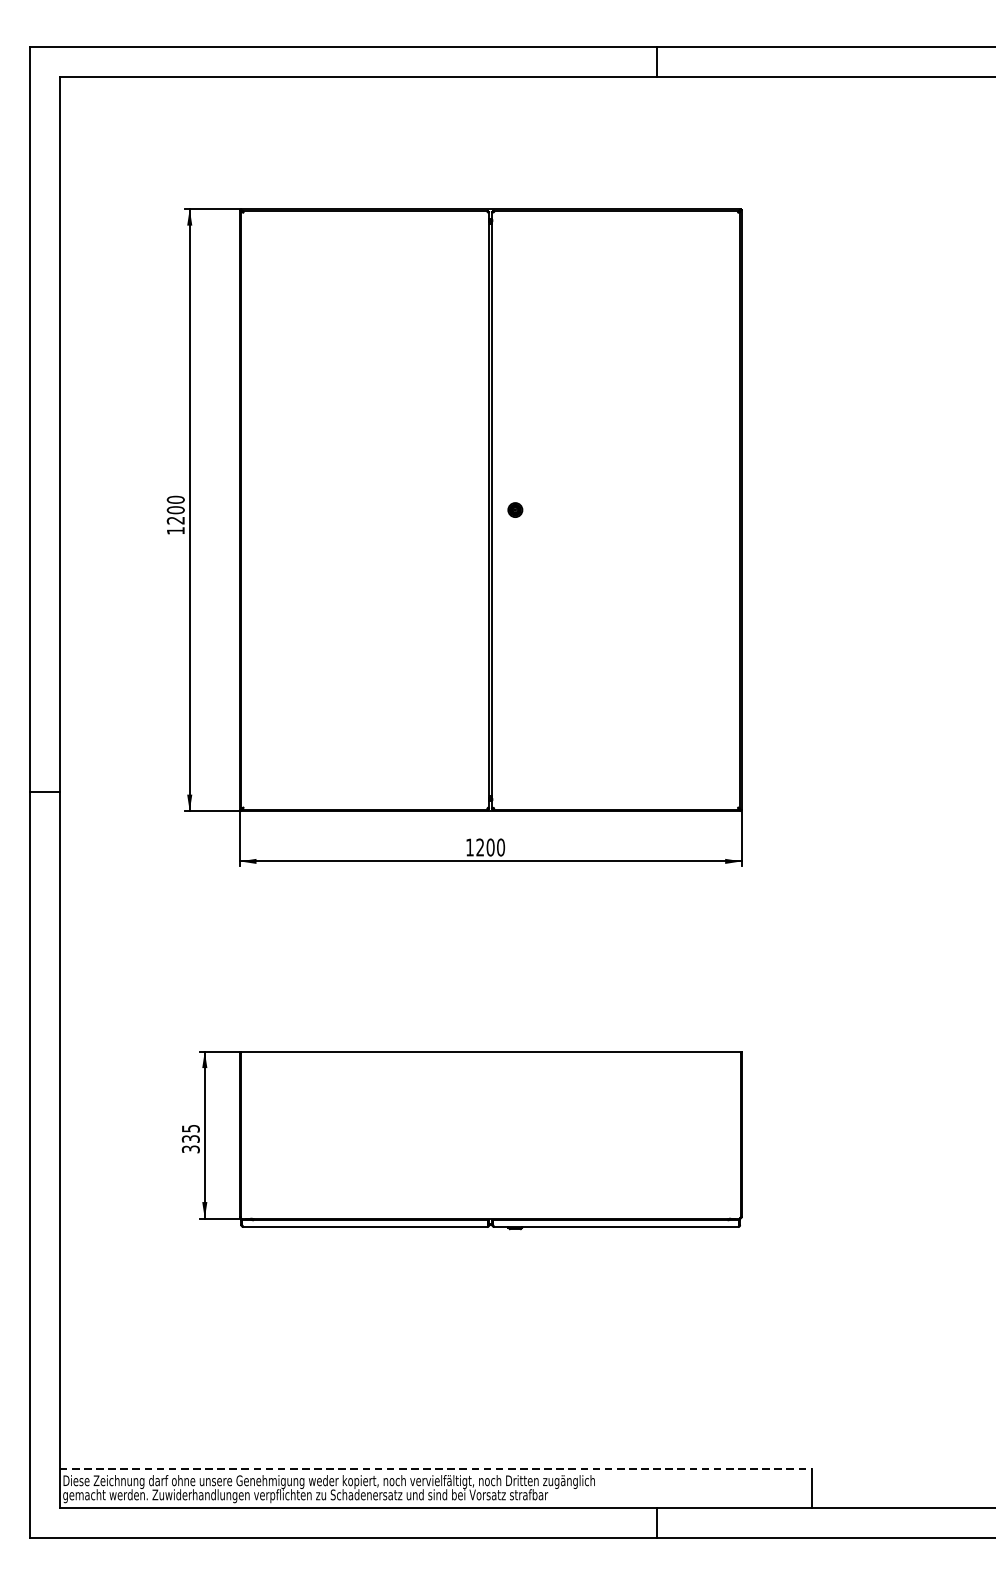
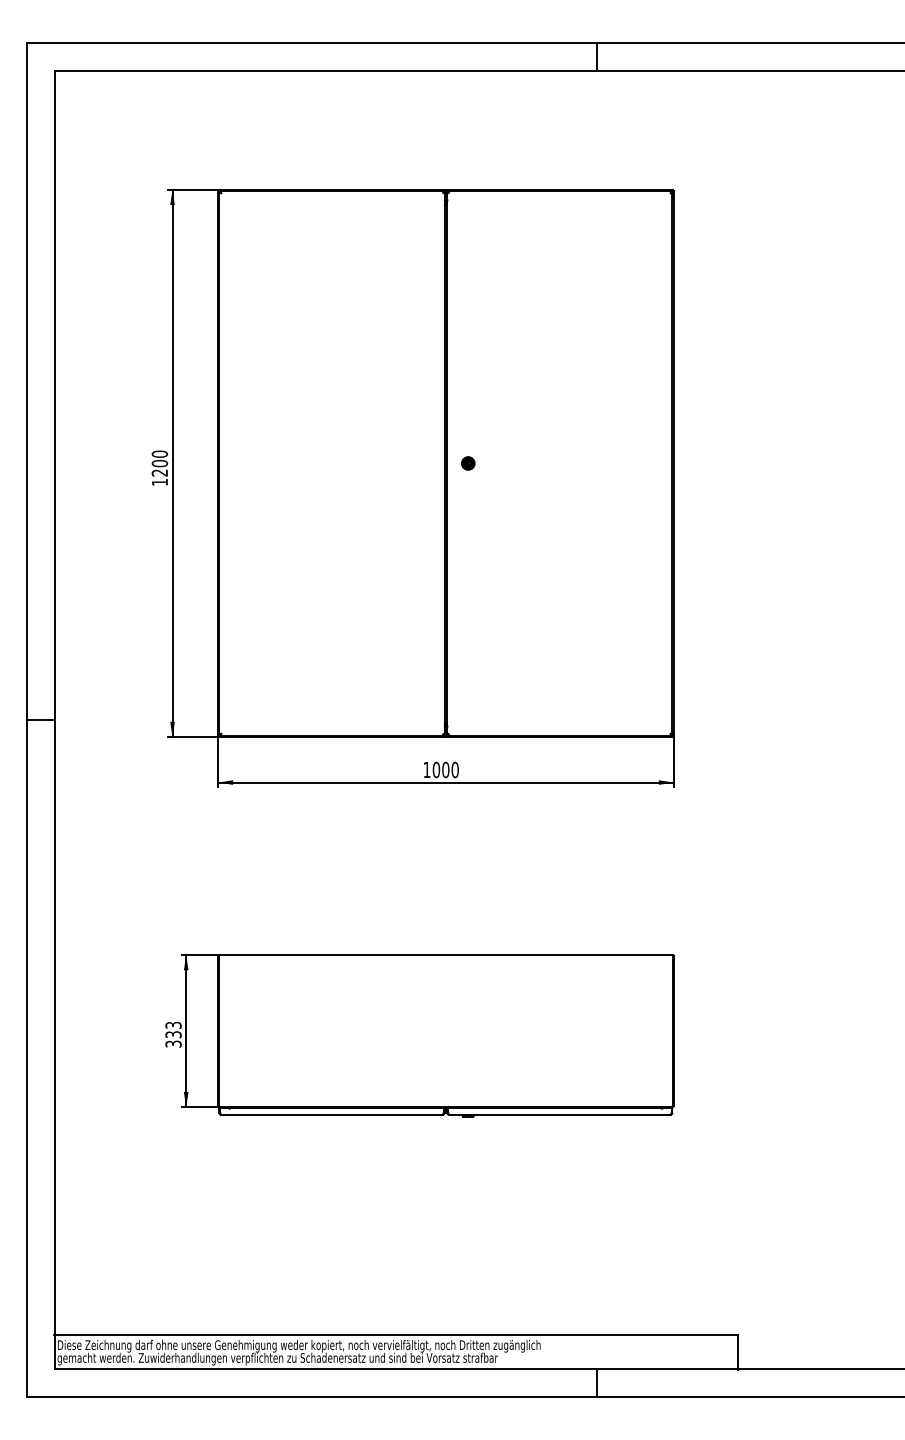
text: (480, 846) -> (436, 769), 1200 -> 1000
text: (189, 1127) -> (172, 1024), 335 -> 333
line: (436, 1469) -> (396, 1334), dashed -> solid

